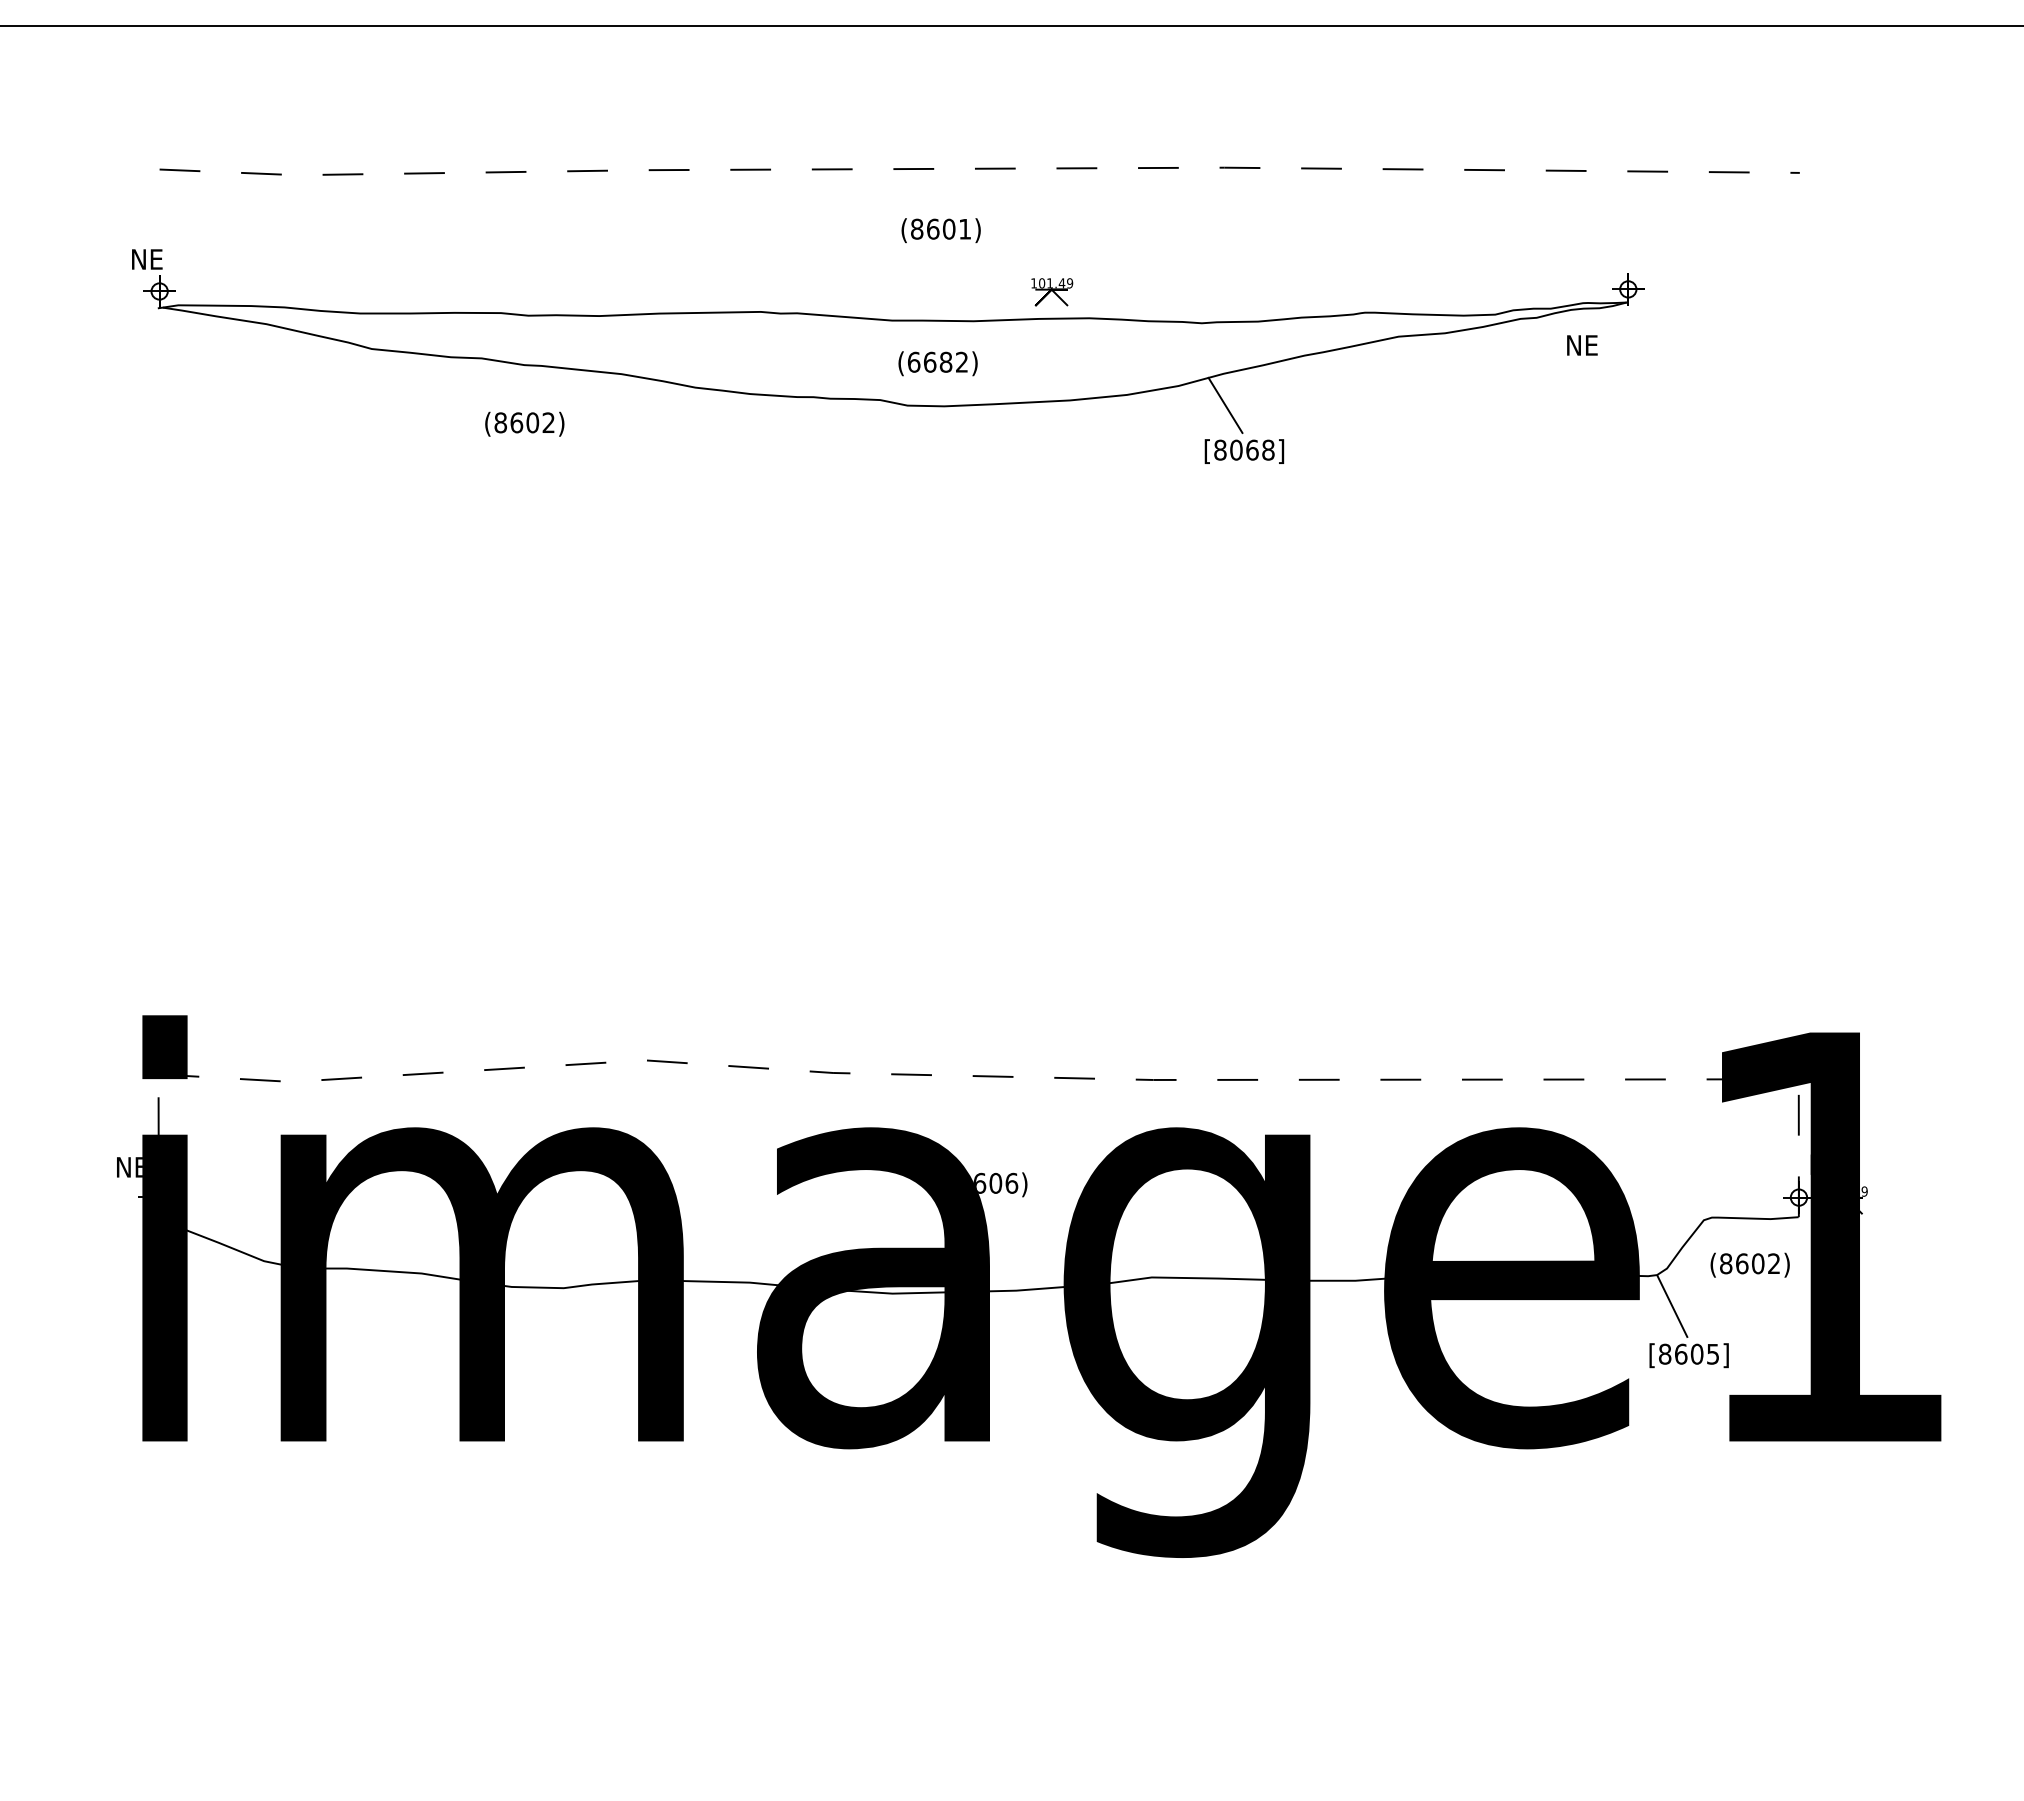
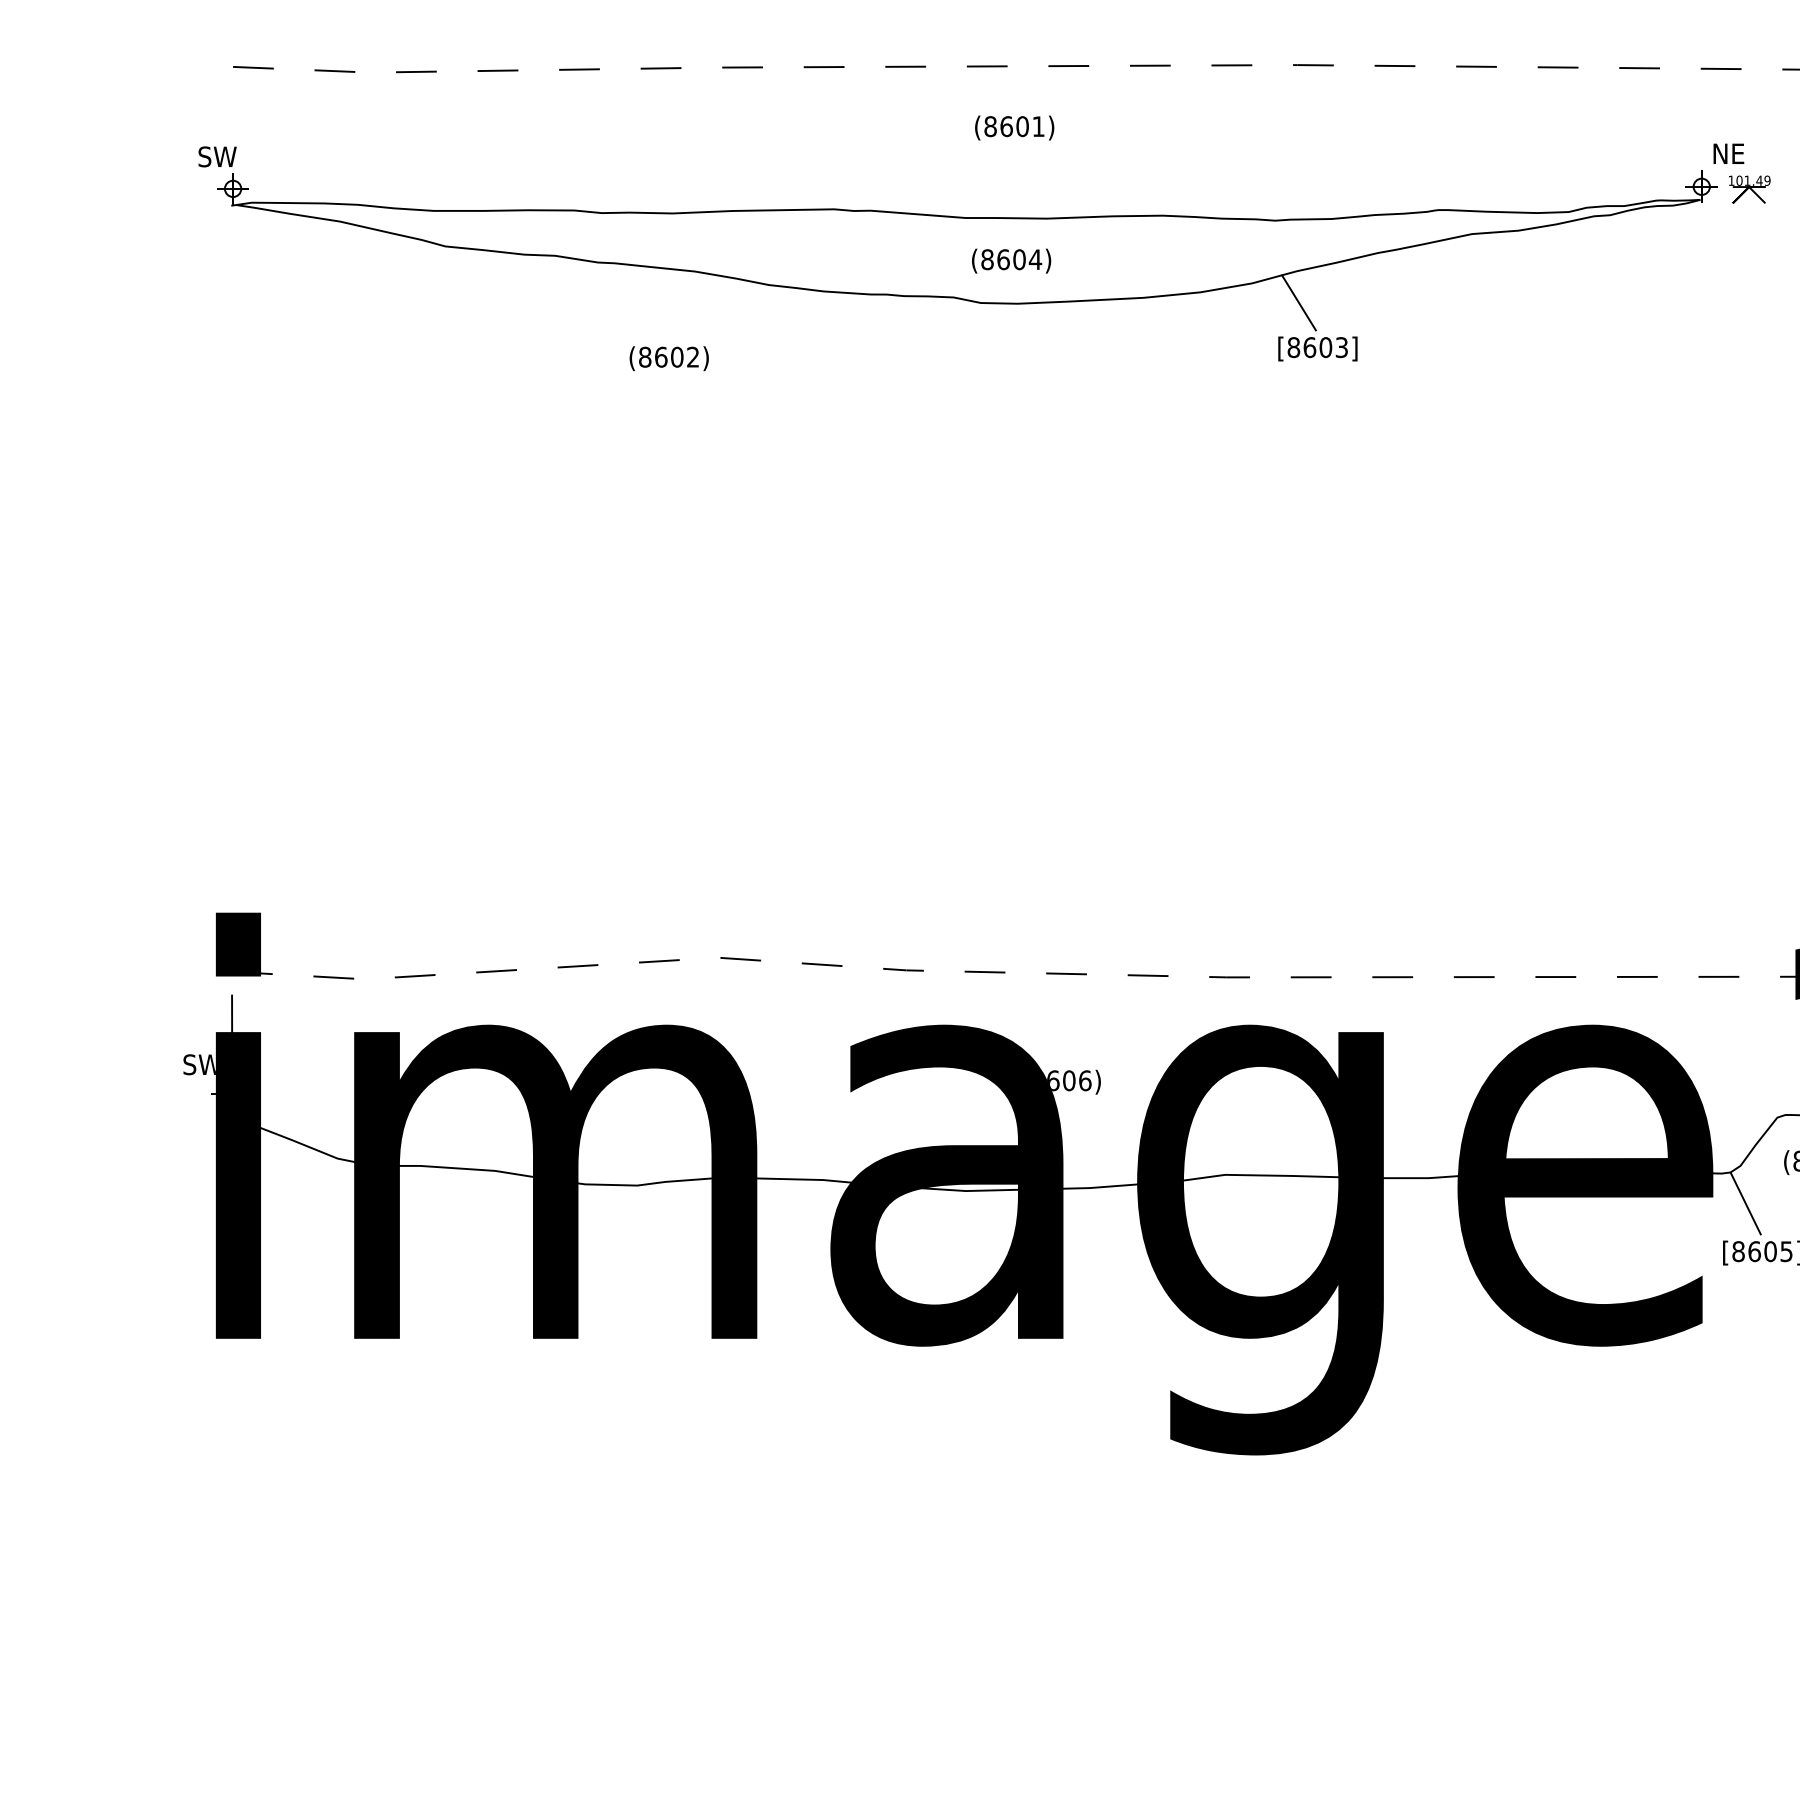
text: (144, 259) -> (217, 156), NE -> SW
part: (1052, 292) -> (1749, 189), moved
text: (1582, 345) -> (1728, 153), moved
text: (937, 361) -> (1010, 258), (6682) -> (8604)
text: (524, 423) -> (668, 357), moved
text: (1252, 449) -> (1325, 346), [8068] -> [8603]
text: (126, 1166) -> (199, 1063), NE -> SW

